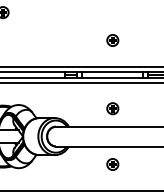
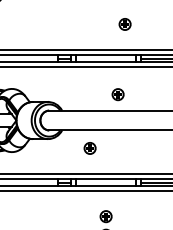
part: (112, 40) -> (124, 24), moved
part: (112, 108) -> (117, 94), moved
part: (112, 164) -> (89, 148), moved

